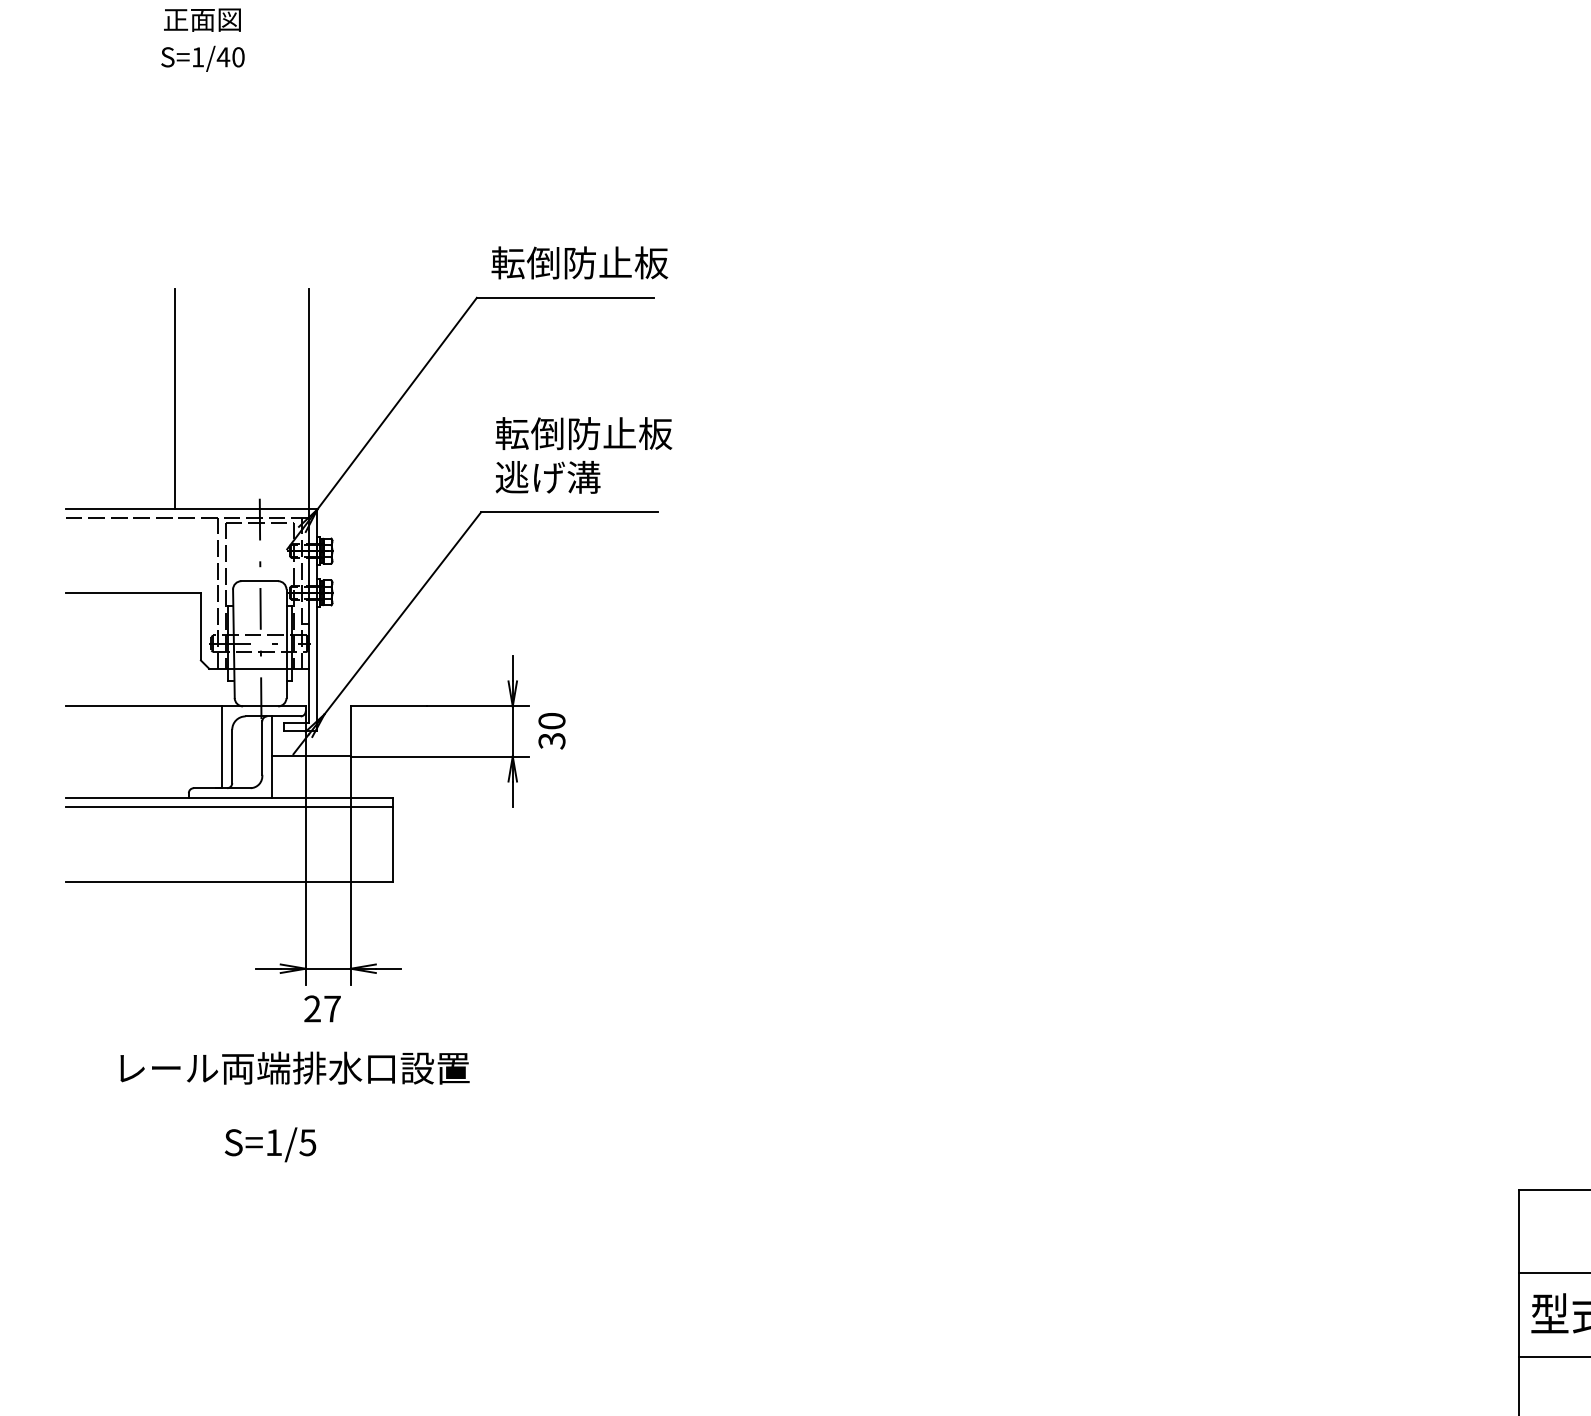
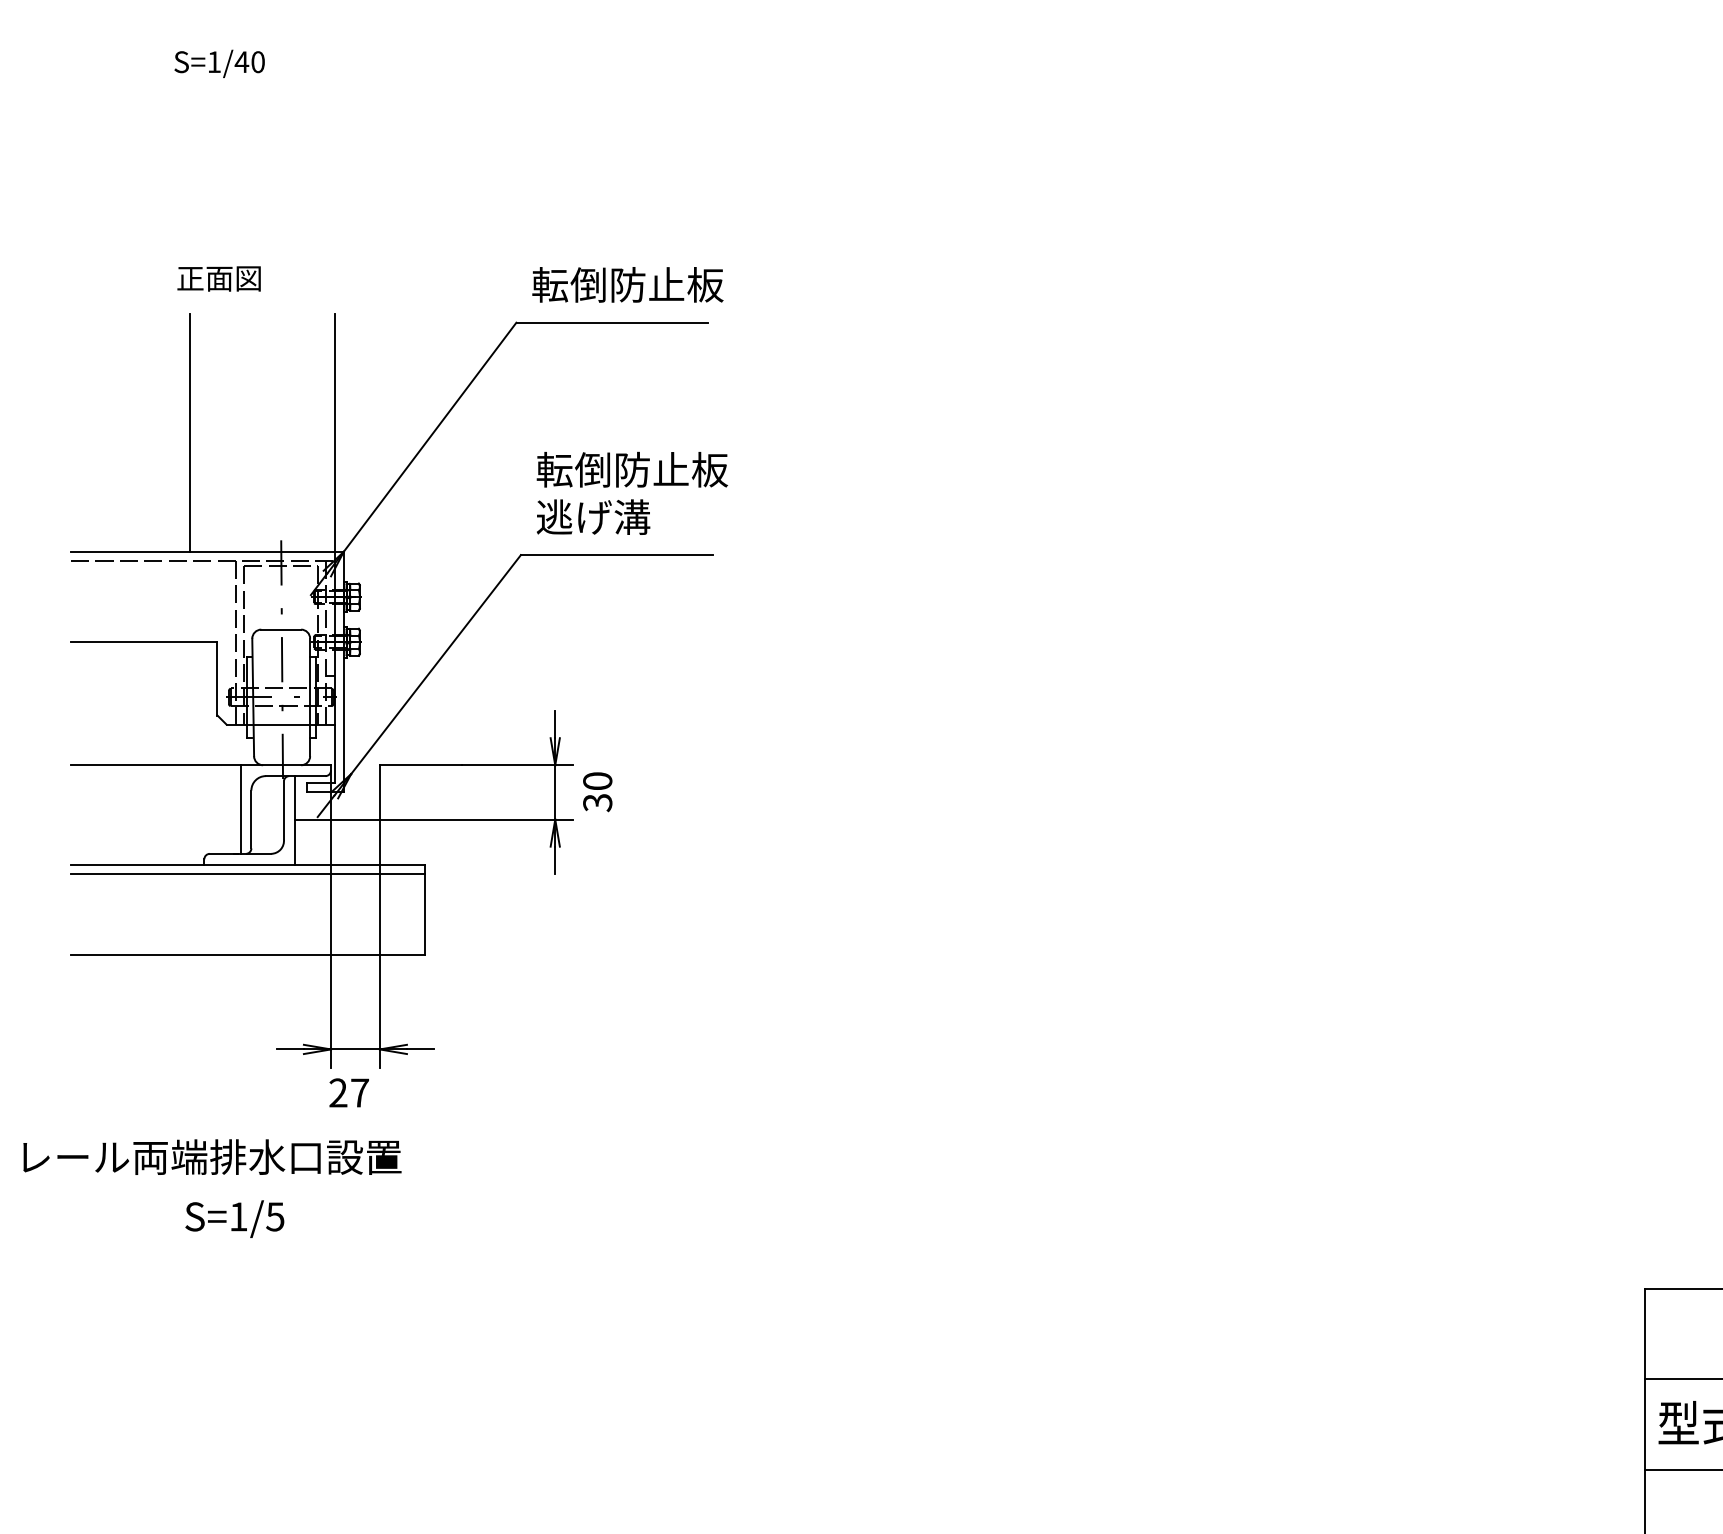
text: (201, 19) -> (218, 278), moved
text: (295, 1067) -> (212, 1156), moved
text: (270, 1144) -> (234, 1218), moved

